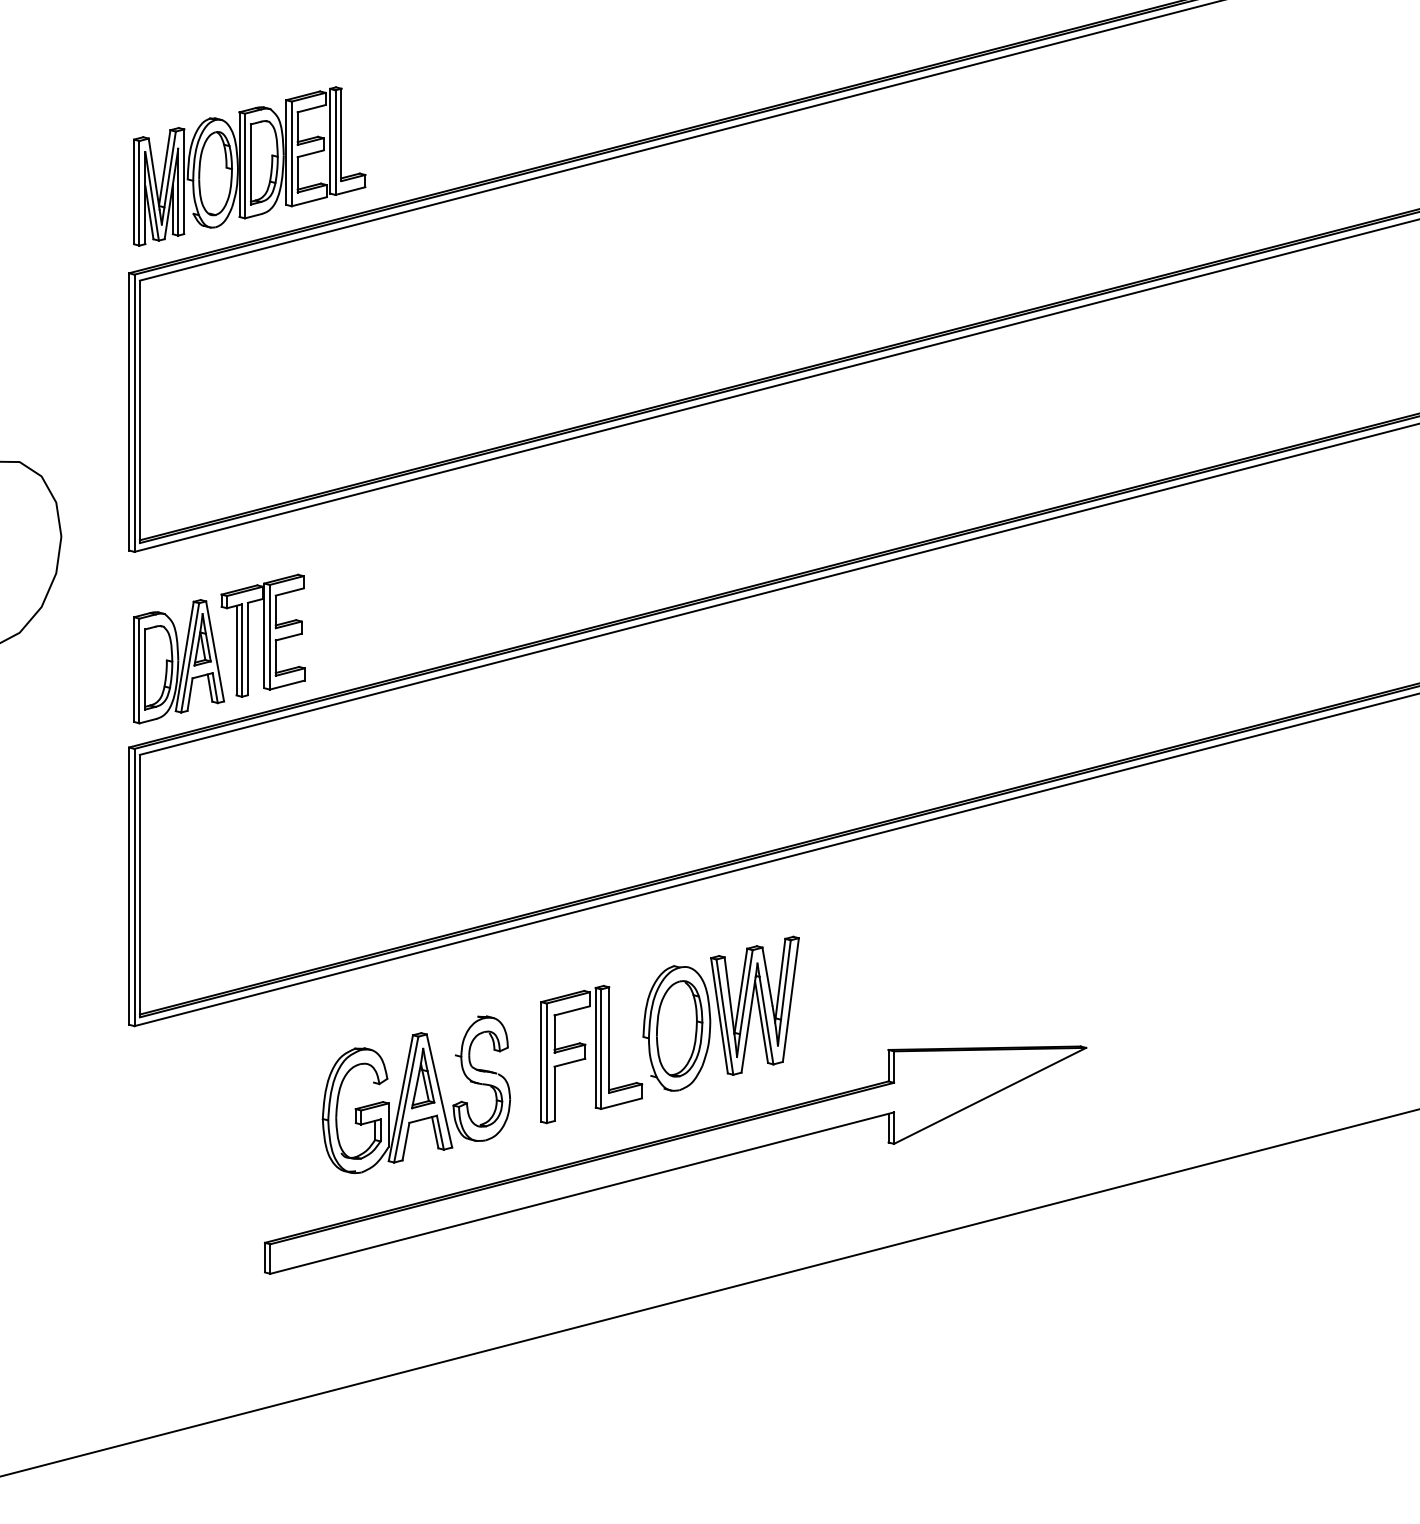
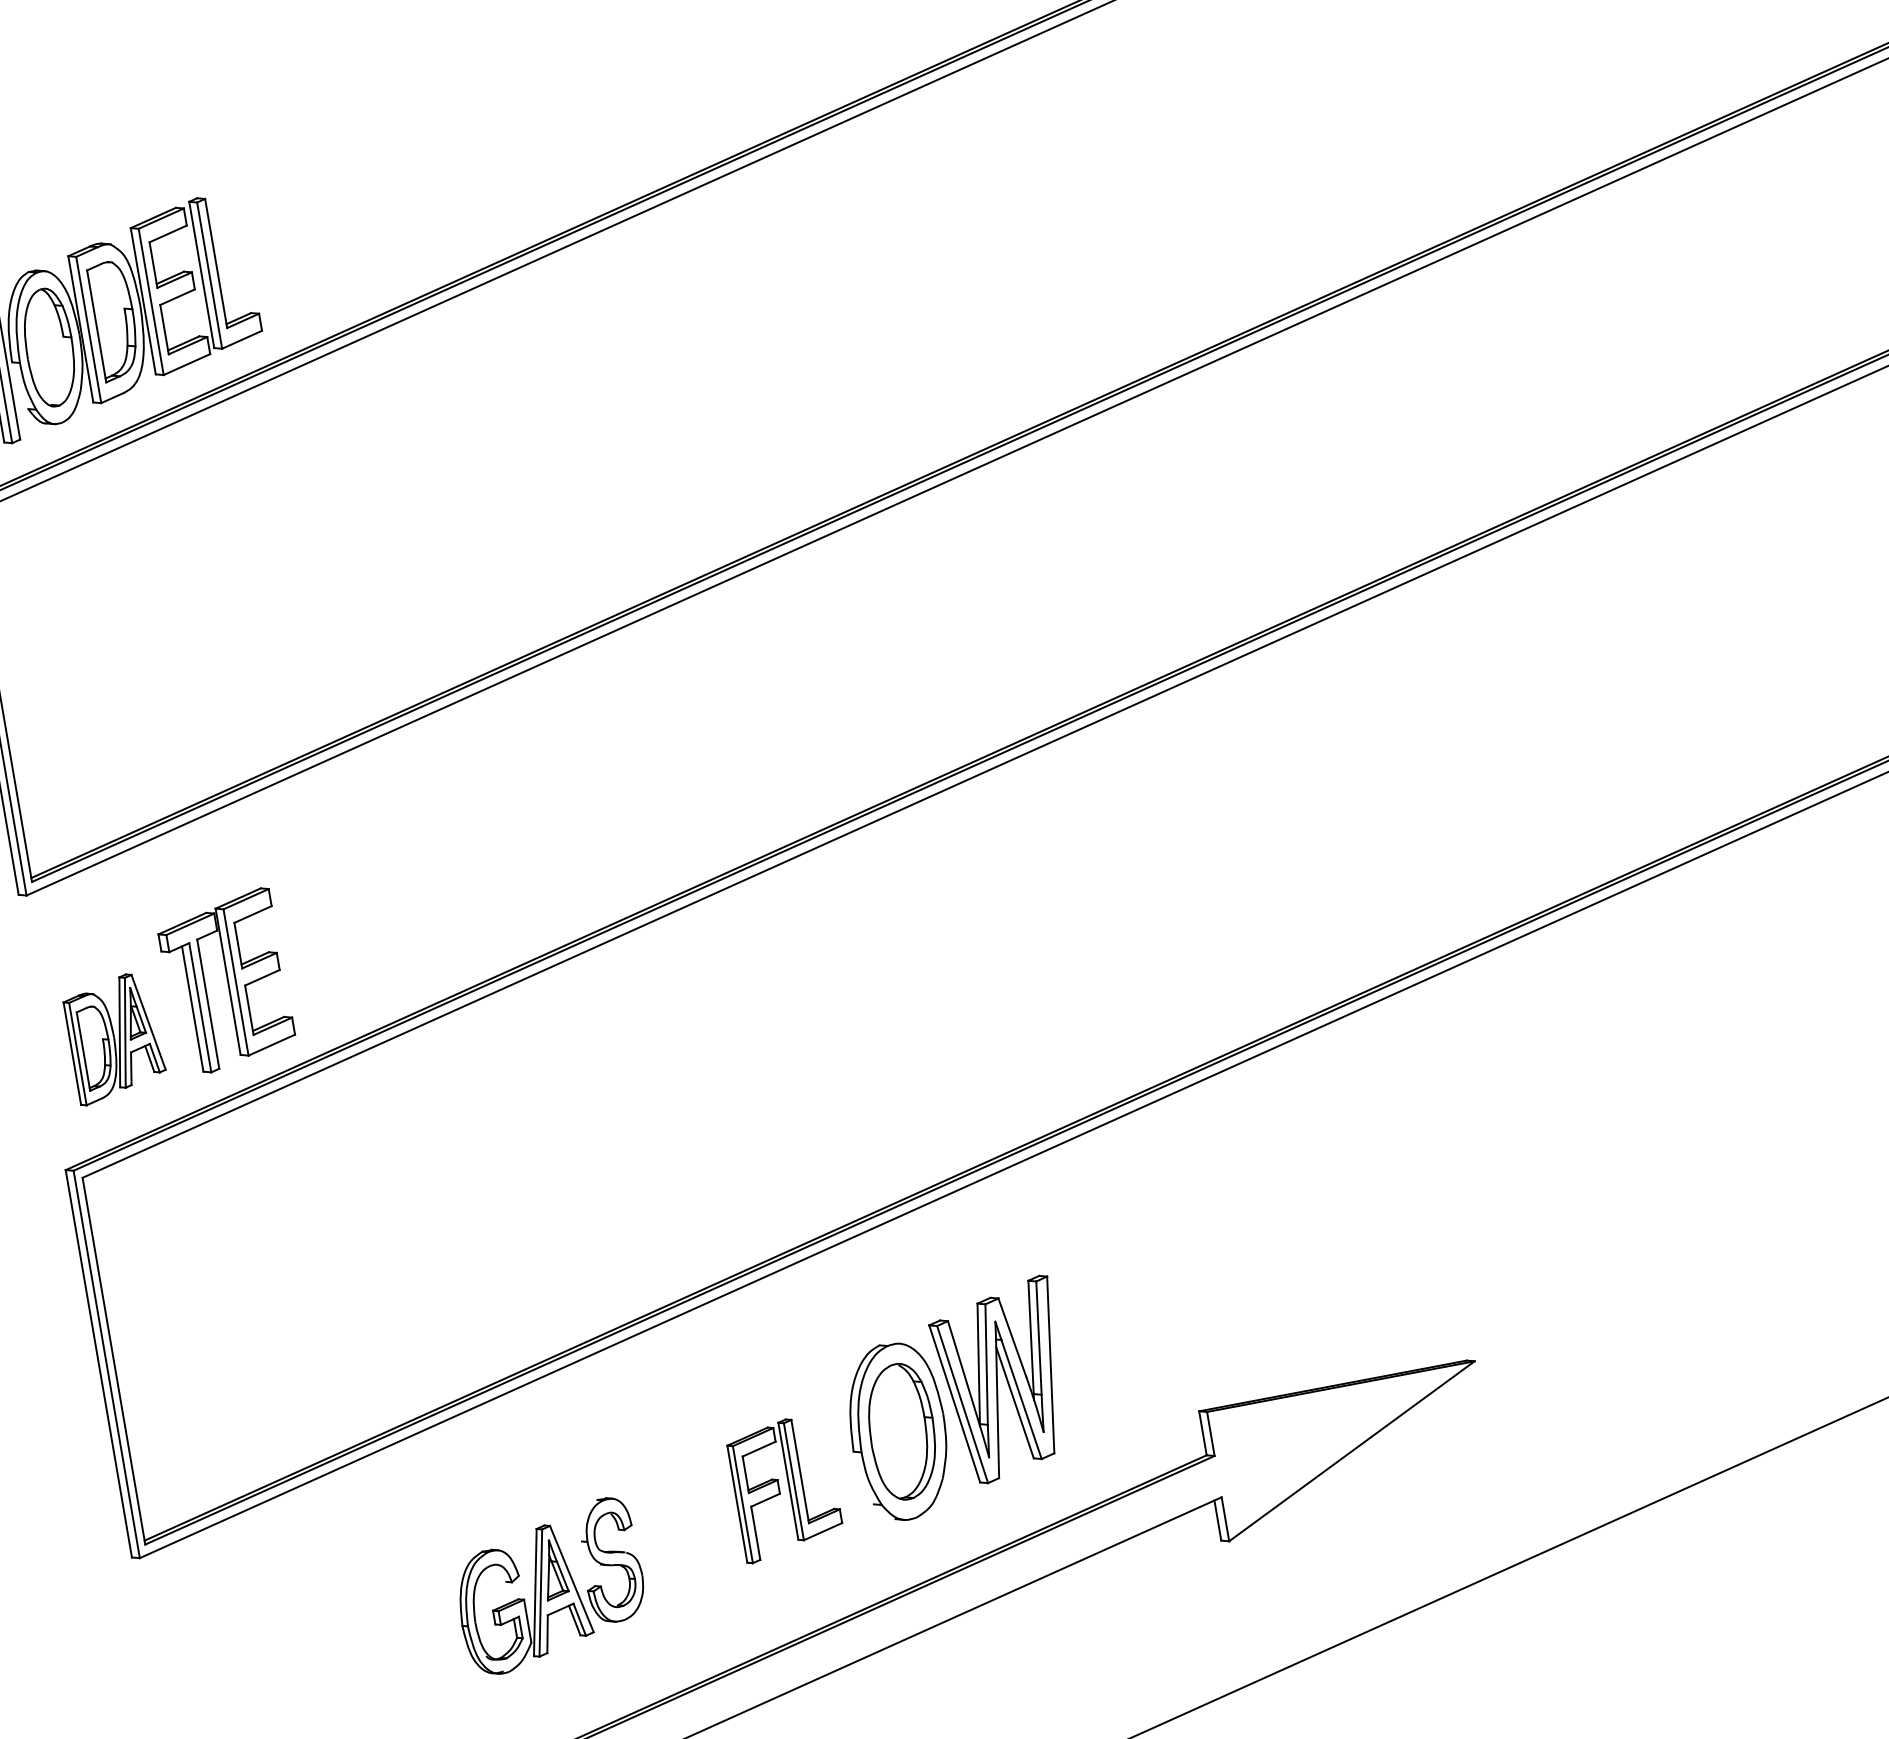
part: (178, 661) -> (114, 1038), size x0.7
part: (591, 1054) -> (785, 1488), size x0.7
part: (415, 1094) -> (548, 1586), size x0.7

